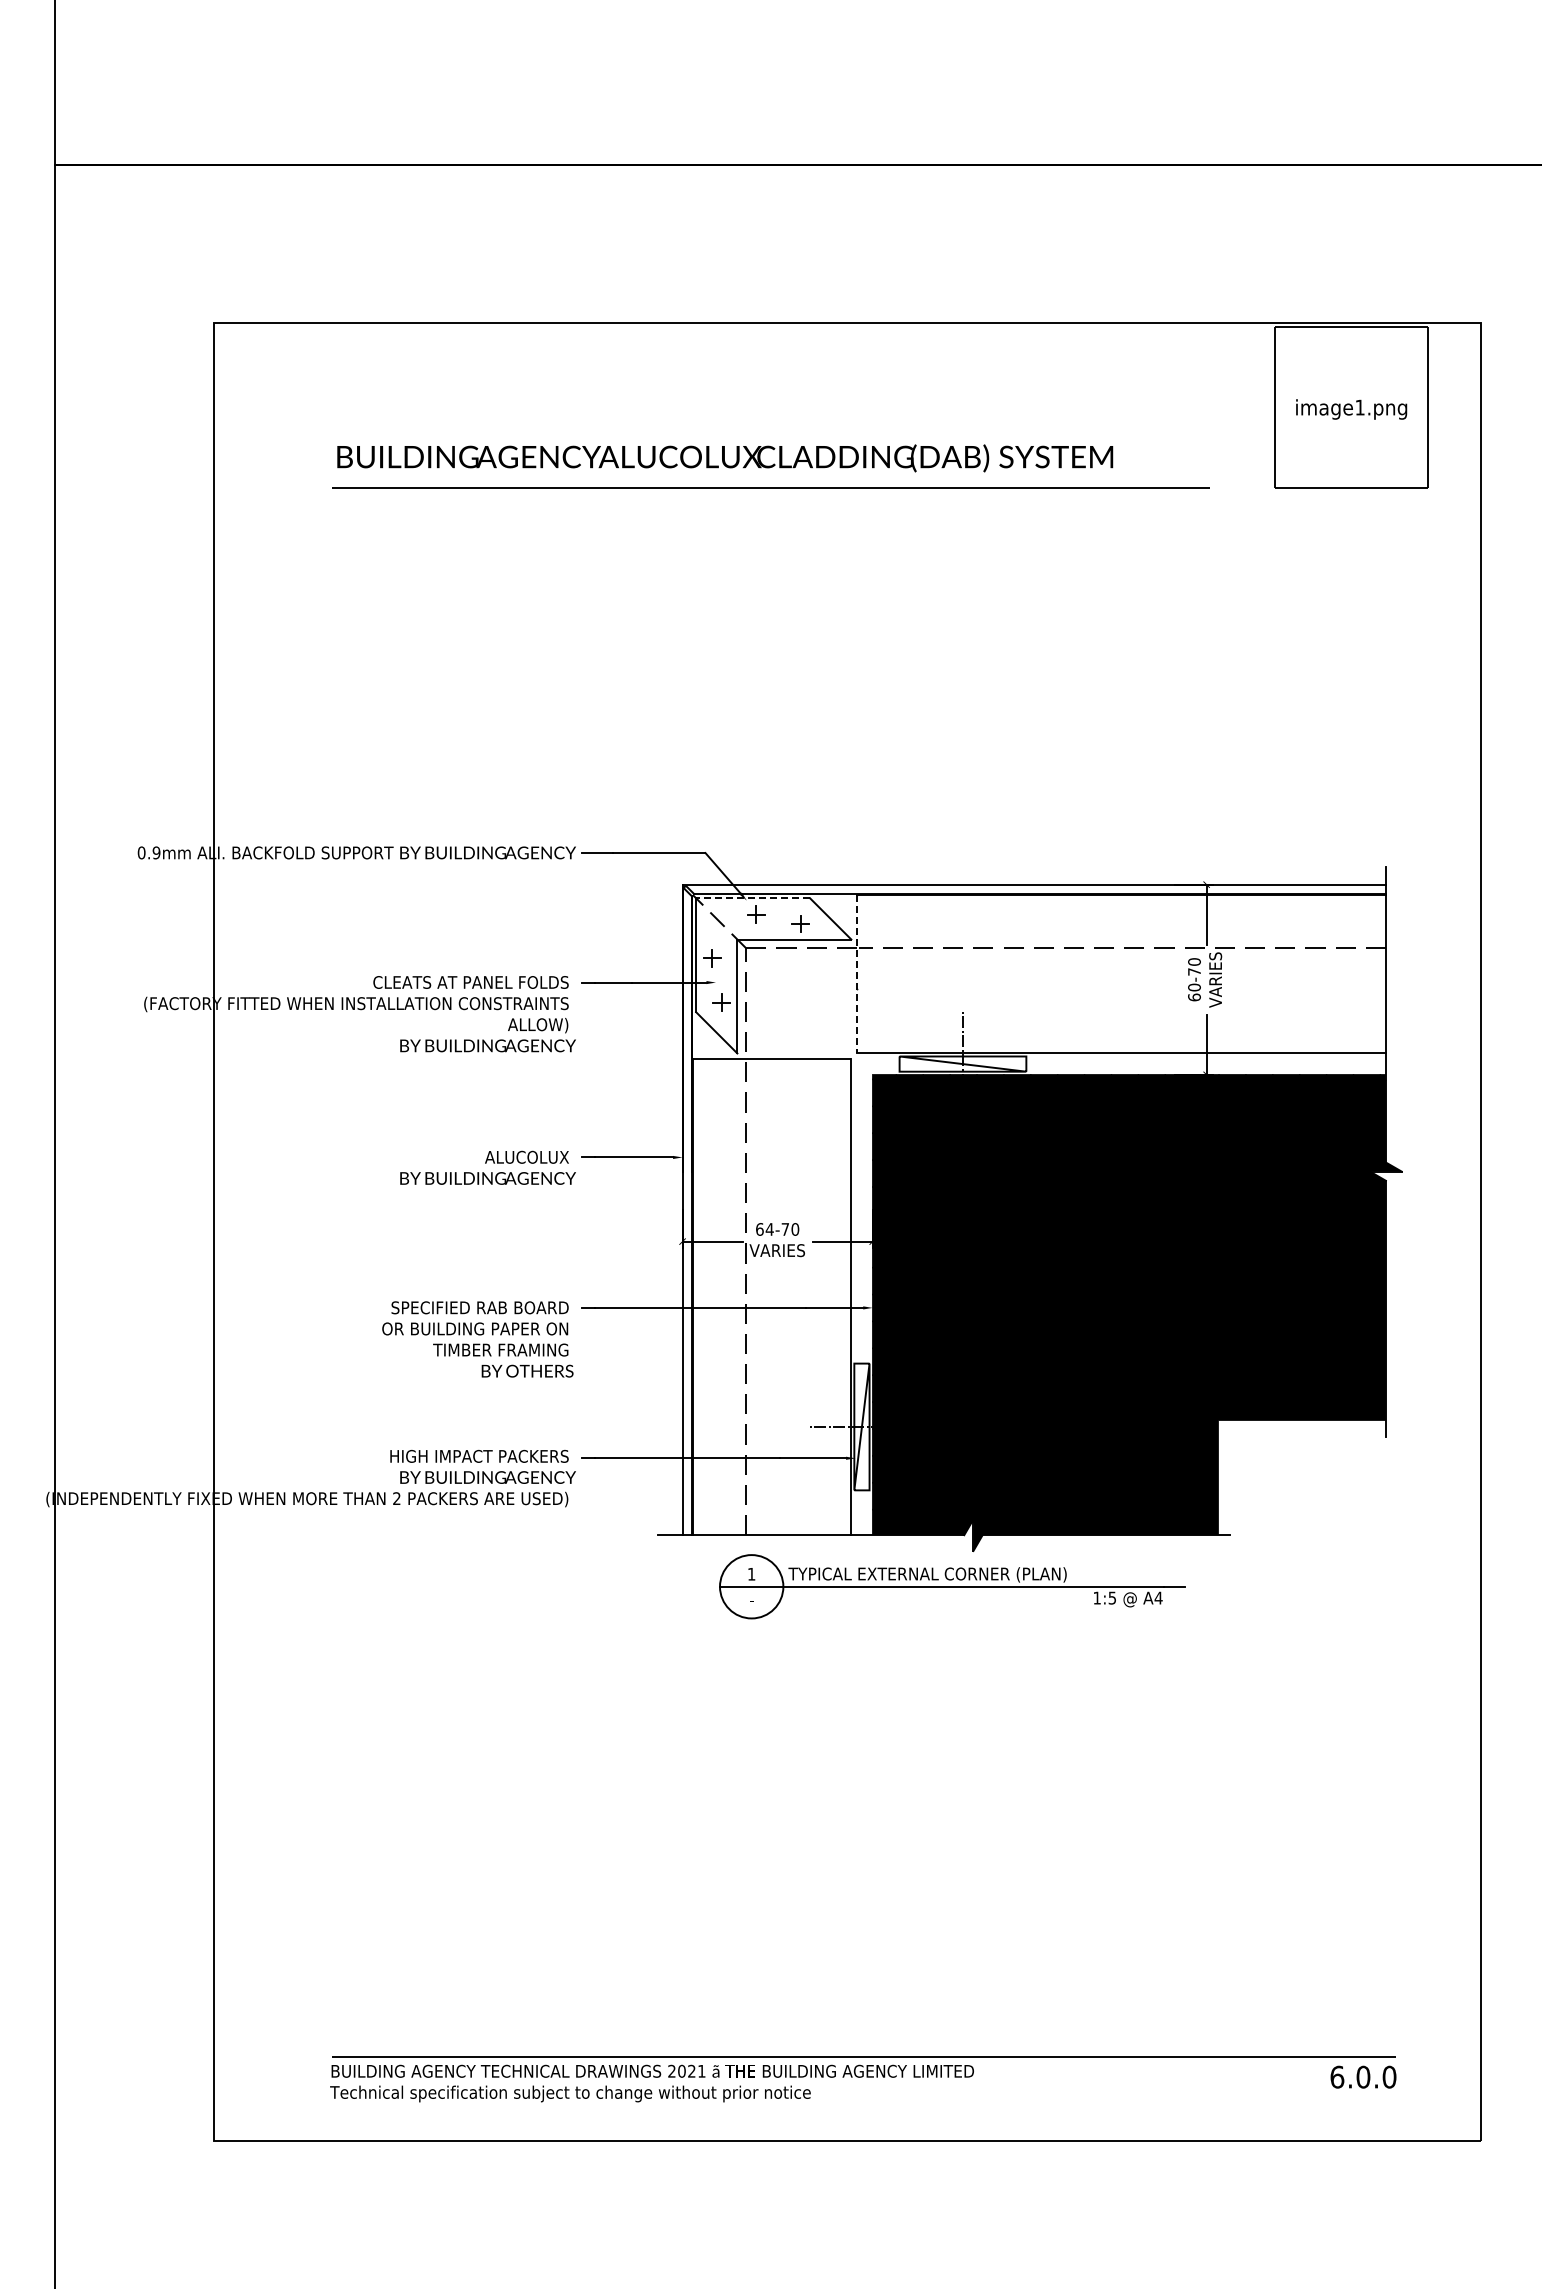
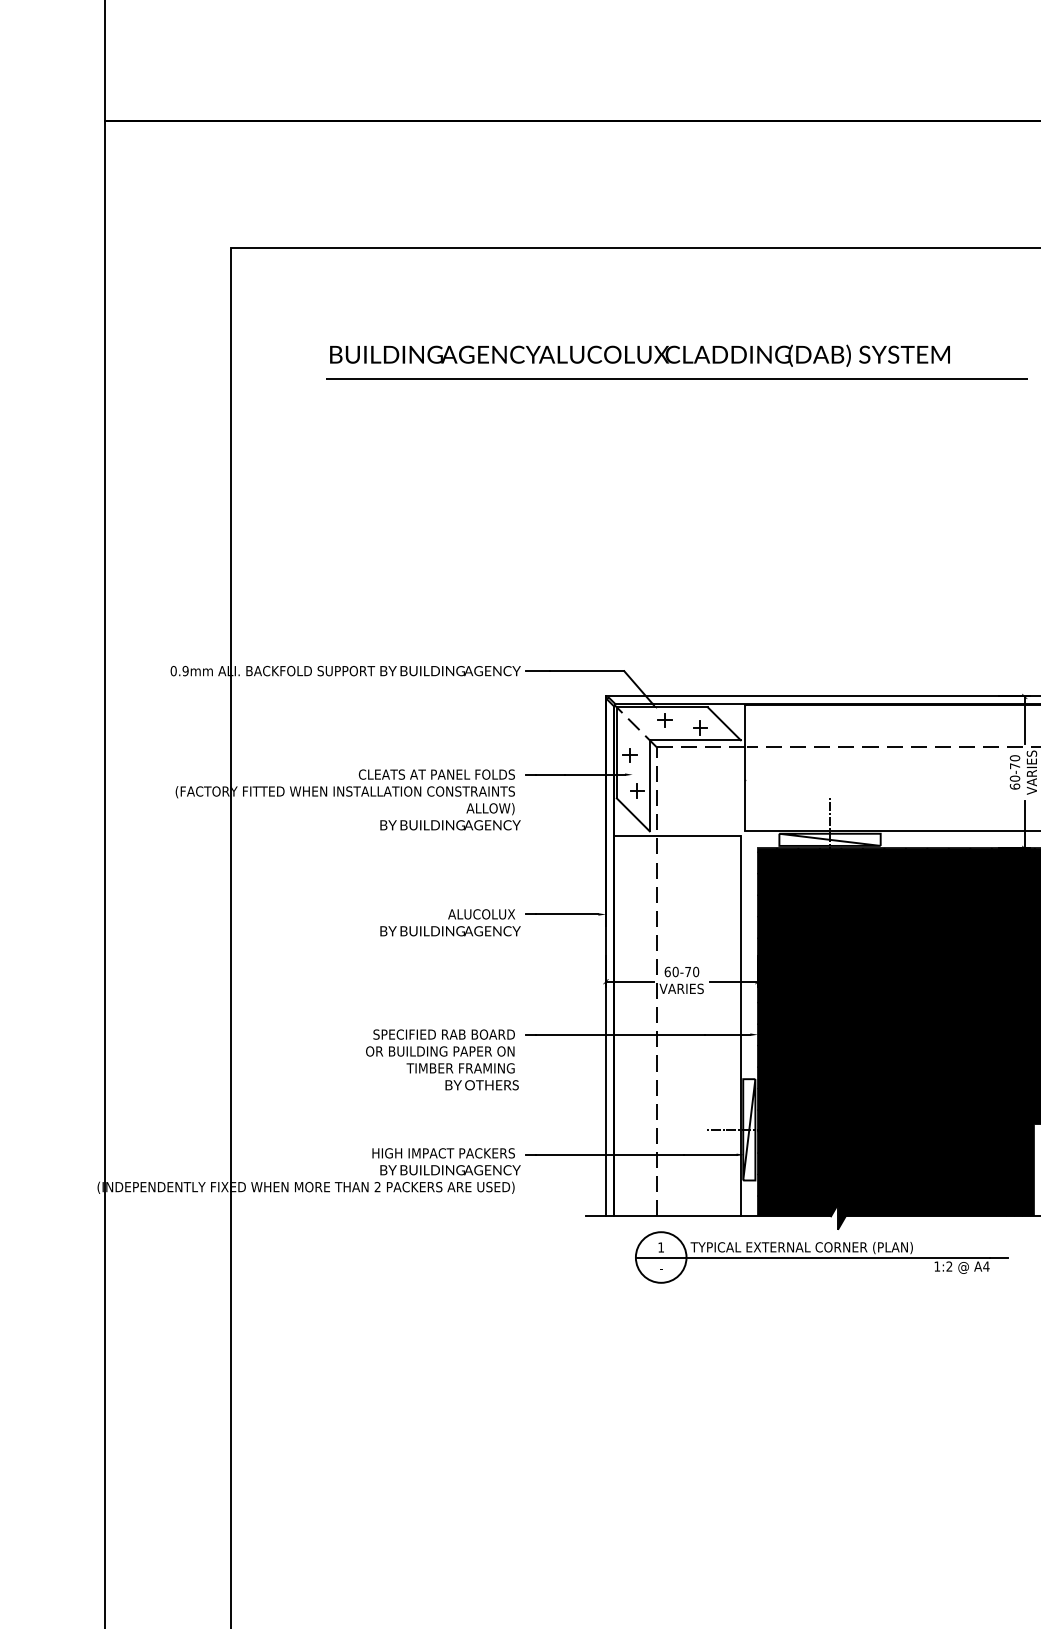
line: (753, 898) -> (662, 707), dashed -> solid
line: (856, 974) -> (744, 768), dashed -> solid
text: (769, 1229) -> (675, 972), 64-70 -> 60-70
text: (1111, 1597) -> (948, 1266), 1:5 -> 1:2

